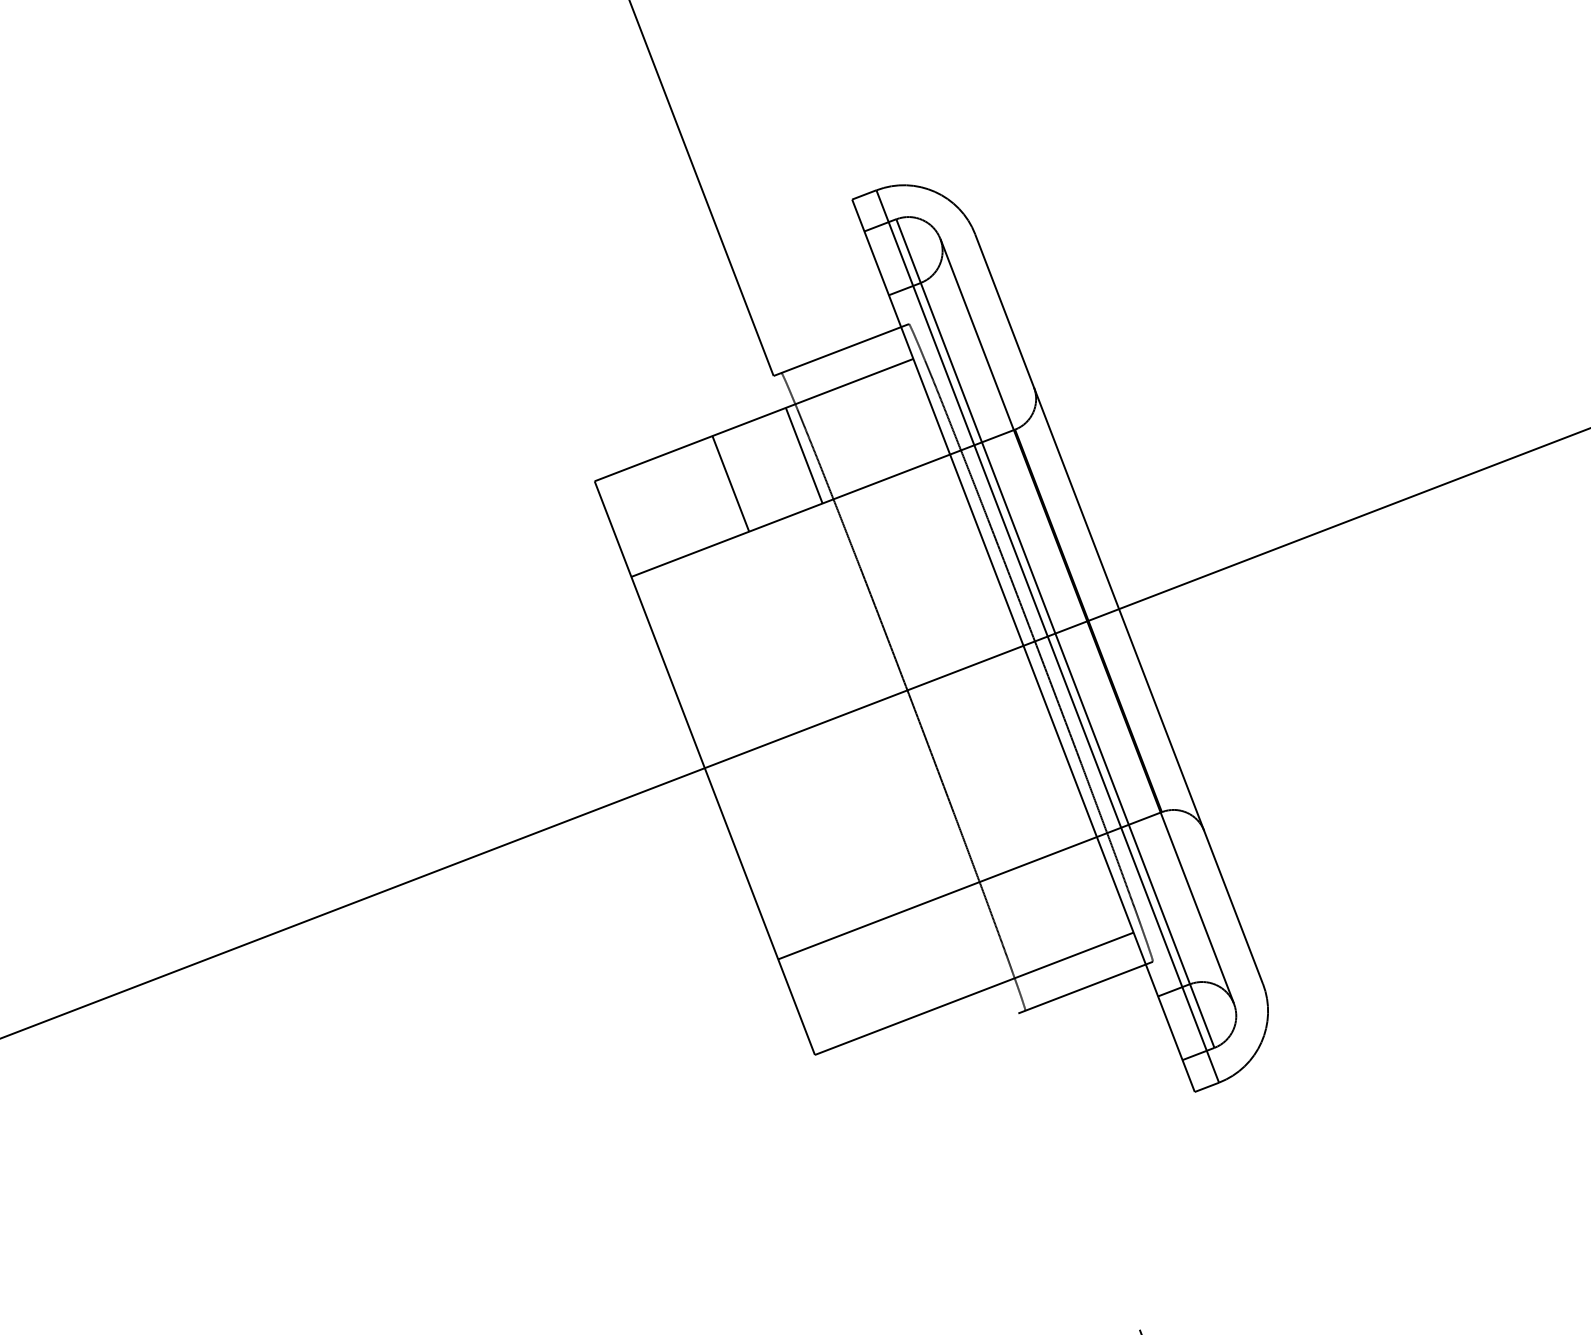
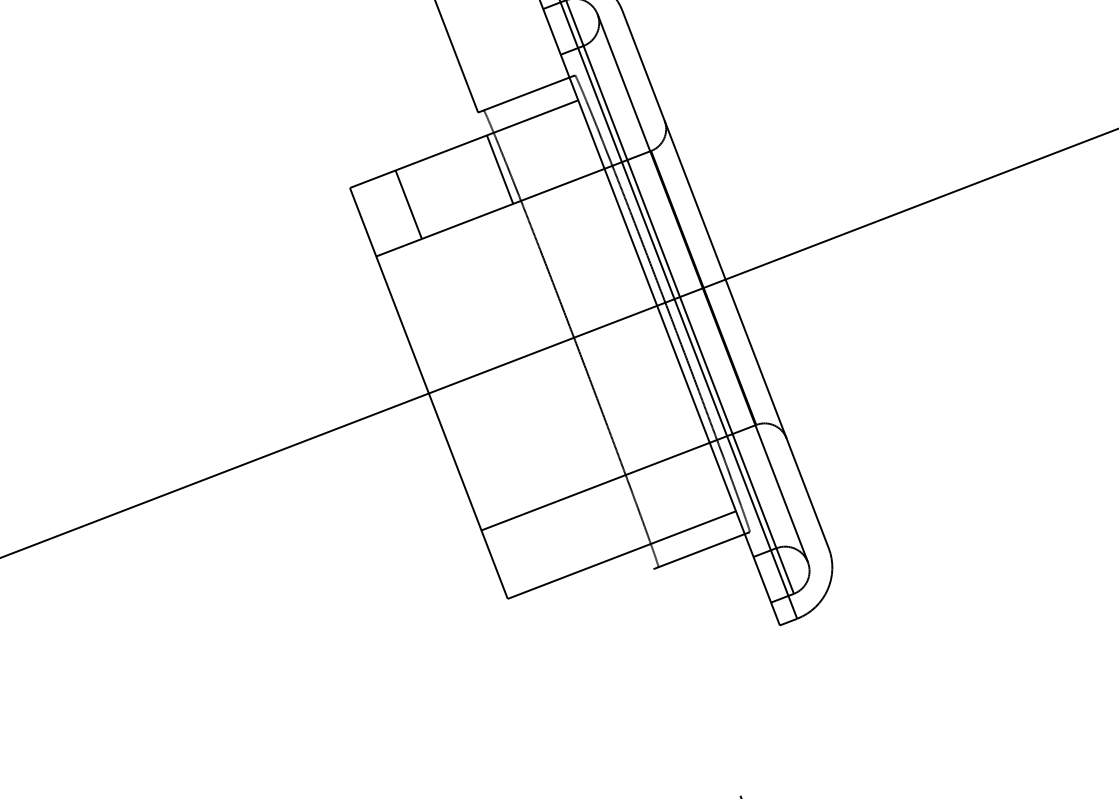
line: (730, 483) -> (408, 204), moved

